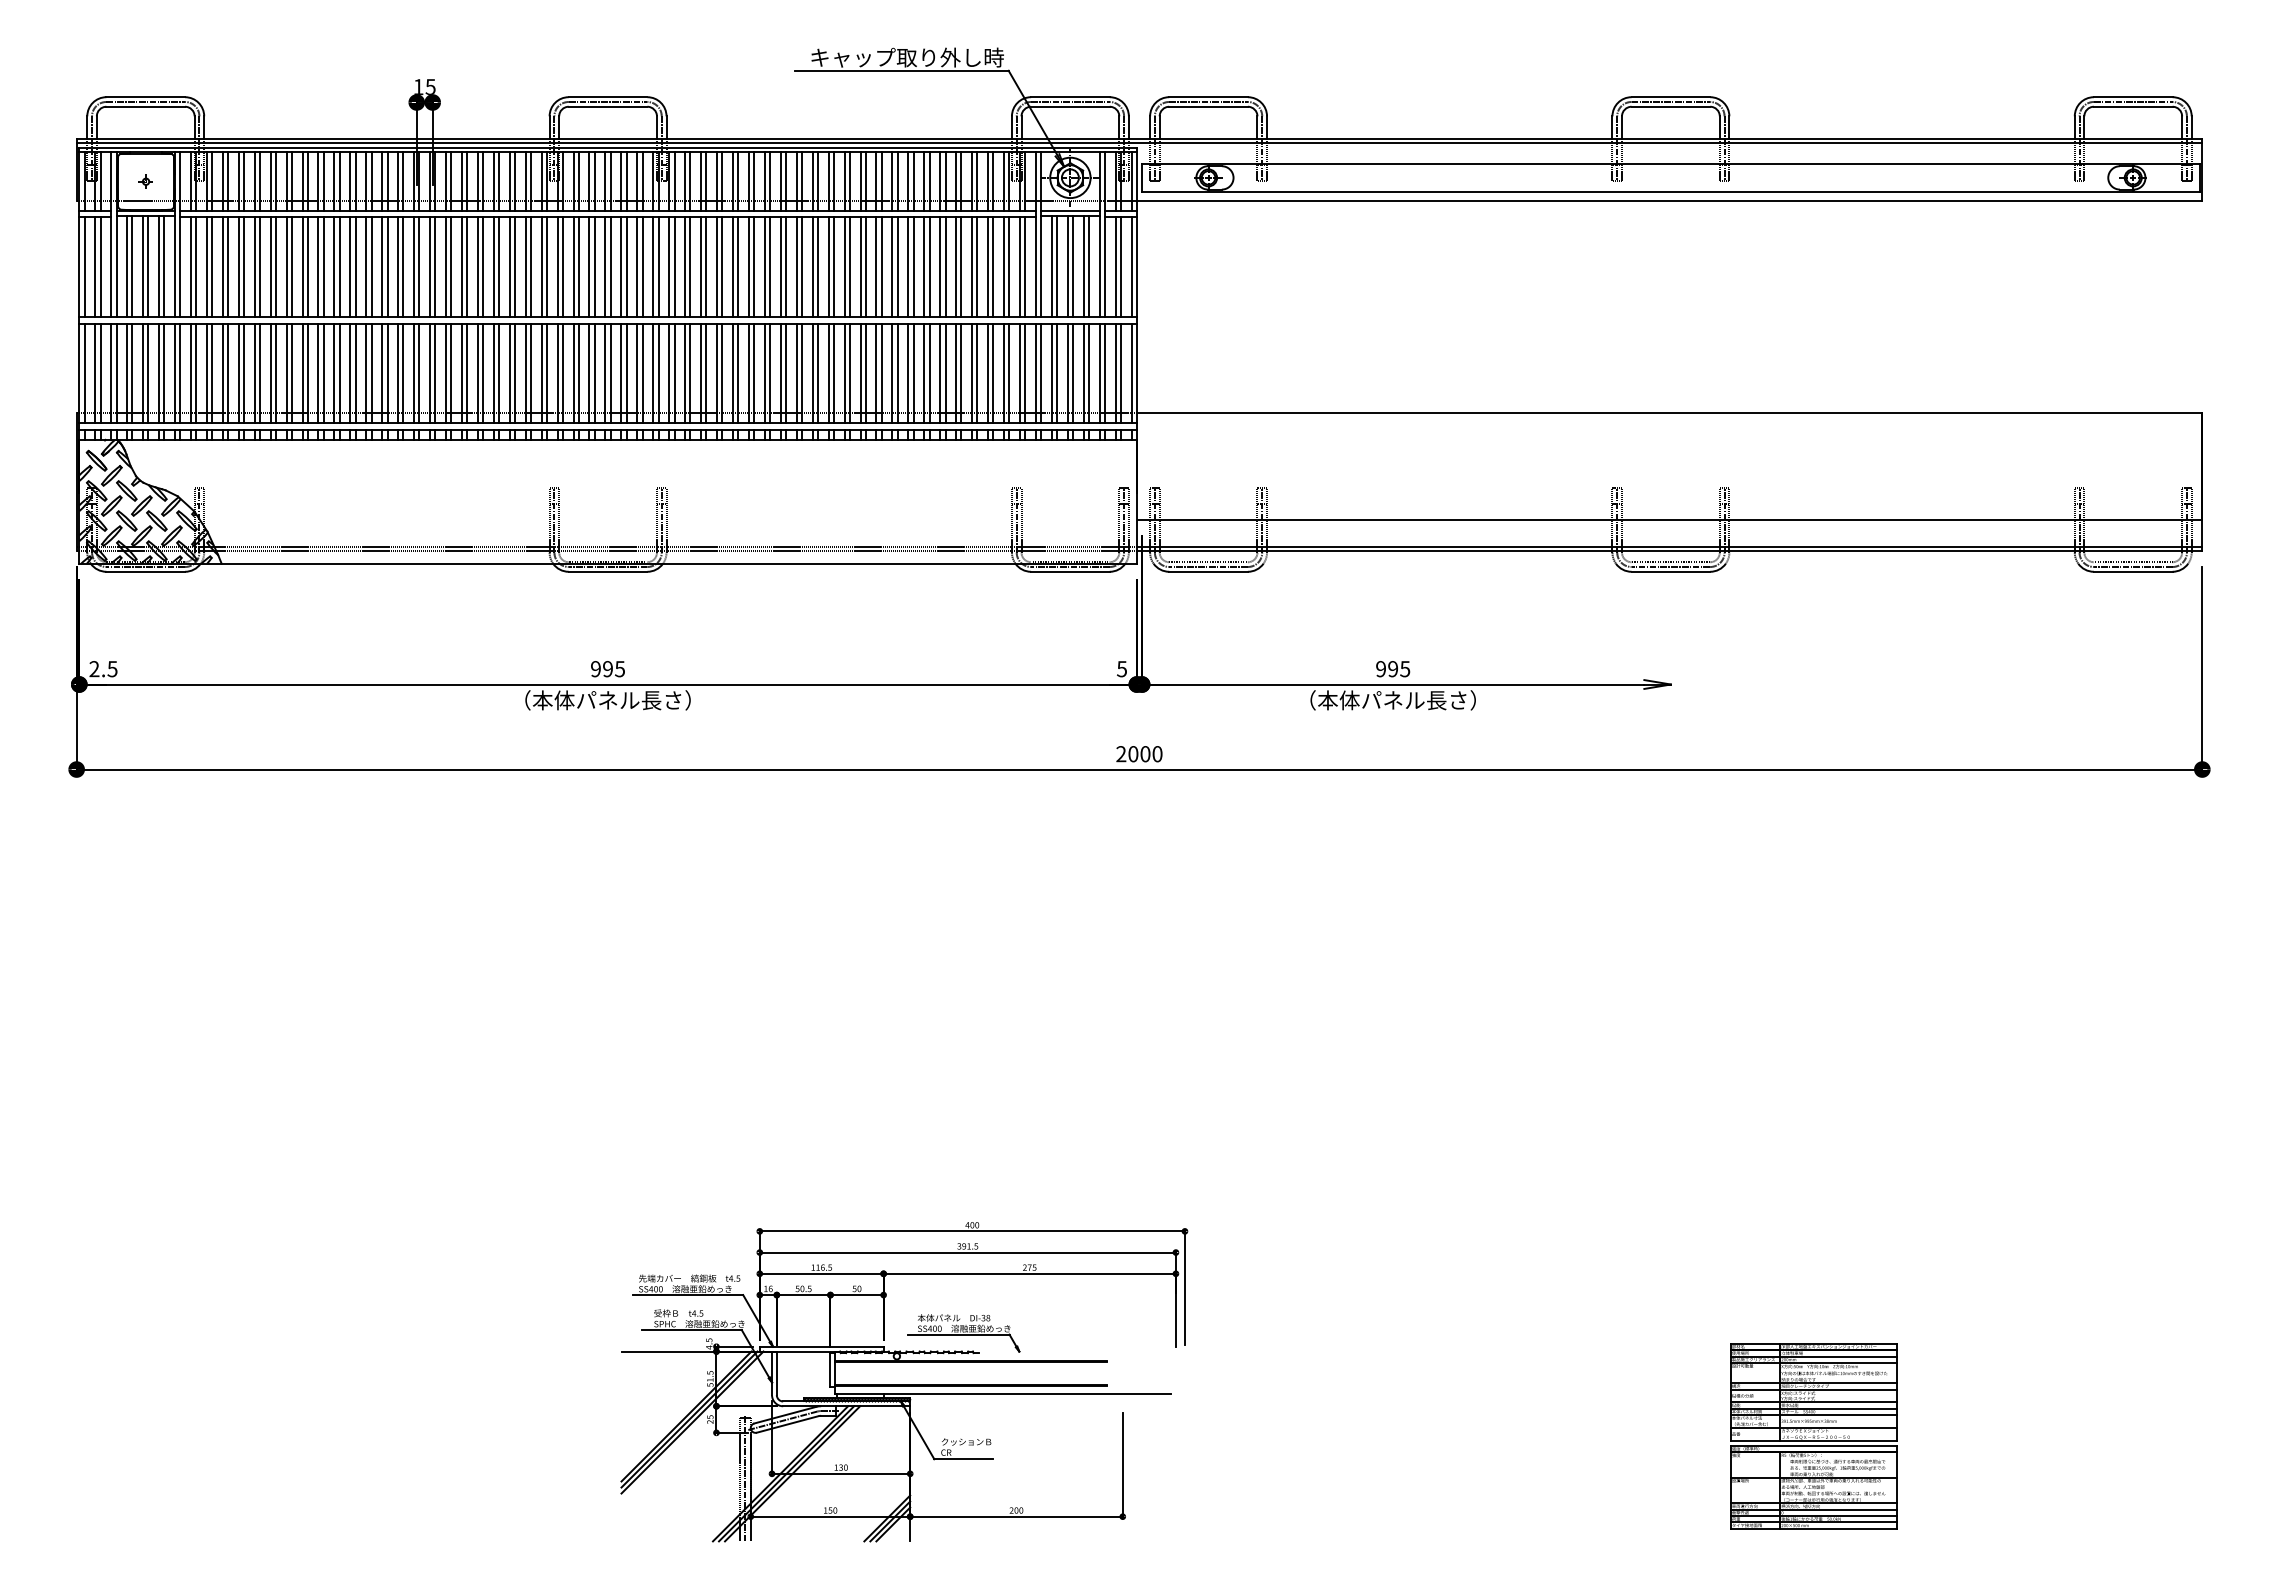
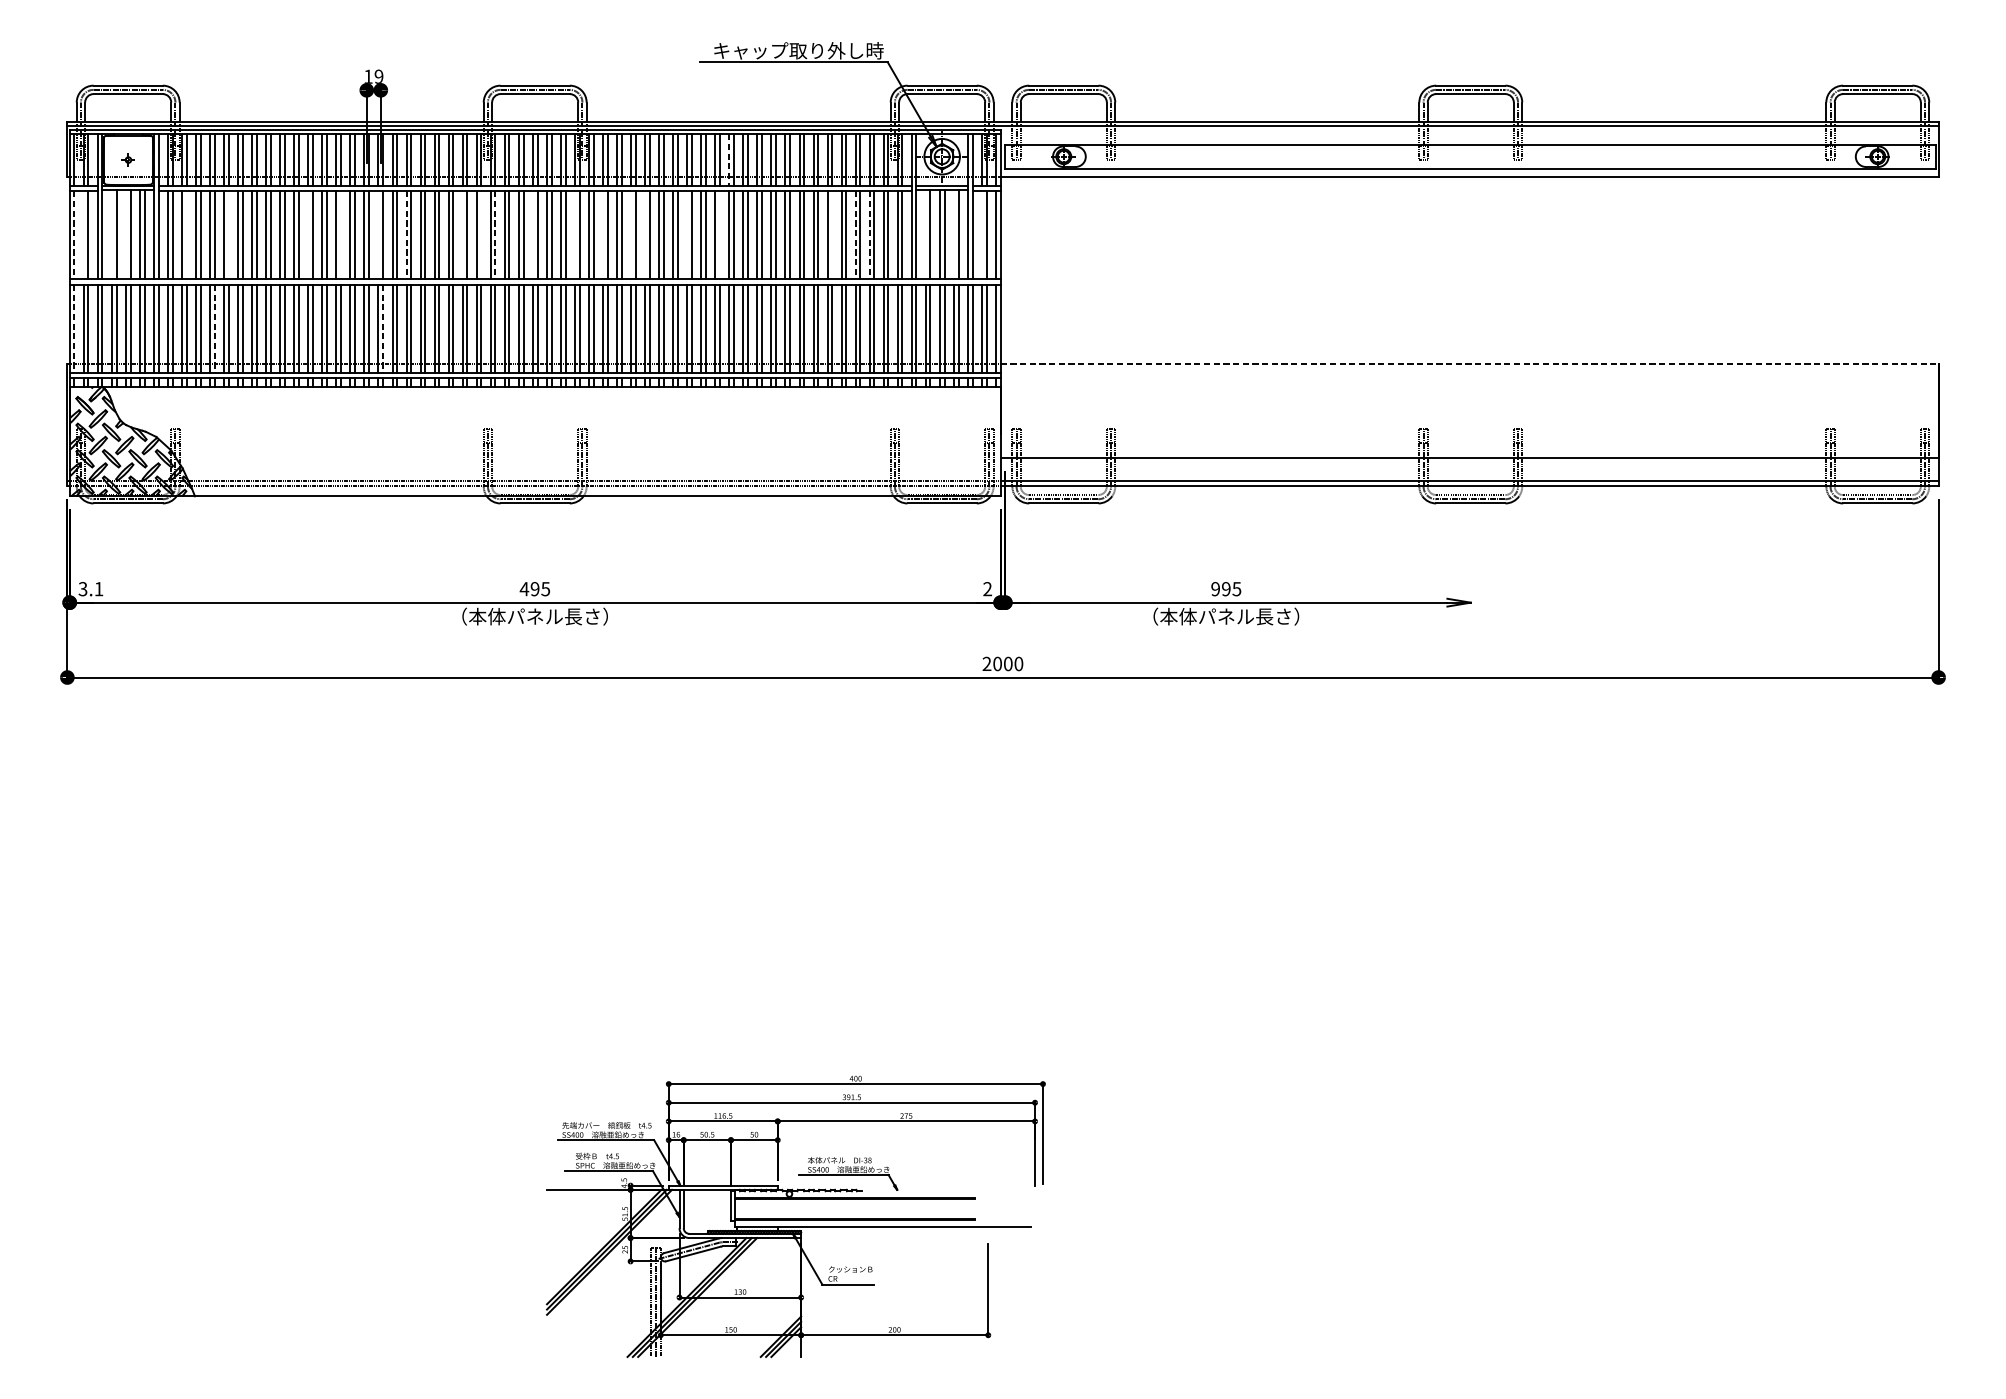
text: (430, 86) -> (378, 76), 15 -> 19
line: (828, 182) -> (729, 160), solid -> dashed
line: (127, 266) -> (112, 234), removed
line: (143, 266) -> (126, 234), removed
line: (1051, 266) -> (925, 234), removed
line: (1083, 266) -> (953, 234), removed
line: (84, 267) -> (74, 235), solid -> dashed
line: (95, 267) -> (83, 235), removed
line: (212, 267) -> (186, 235), removed
line: (260, 267) -> (229, 235), removed
line: (350, 267) -> (308, 235), removed
line: (387, 267) -> (341, 235), removed
line: (430, 267) -> (378, 235), removed
line: (461, 267) -> (406, 235), solid -> dashed
line: (525, 267) -> (462, 235), removed
line: (546, 267) -> (480, 235), removed
line: (562, 267) -> (495, 235), solid -> dashed
line: (605, 267) -> (532, 235), removed
line: (653, 267) -> (575, 235), removed
line: (685, 267) -> (603, 235), removed
line: (717, 267) -> (631, 235), removed
line: (732, 267) -> (644, 235), removed
line: (780, 267) -> (686, 235), removed
line: (817, 267) -> (719, 235), removed
line: (945, 267) -> (832, 235), removed
line: (972, 267) -> (855, 235), solid -> dashed
line: (988, 267) -> (870, 235), solid -> dashed
line: (1115, 267) -> (981, 235), removed
line: (84, 373) -> (74, 328), solid -> dashed
line: (244, 373) -> (215, 328), solid -> dashed
line: (435, 373) -> (383, 328), solid -> dashed
line: (1669, 413) -> (1469, 364), solid -> dashed
text: (103, 669) -> (91, 589), 2.5 -> 3.1
text: (595, 669) -> (524, 589), 995 -> 495
text: (1122, 669) -> (988, 589), 5 -> 2
part: (1813, 1436) -> (1596, 1264), removed

